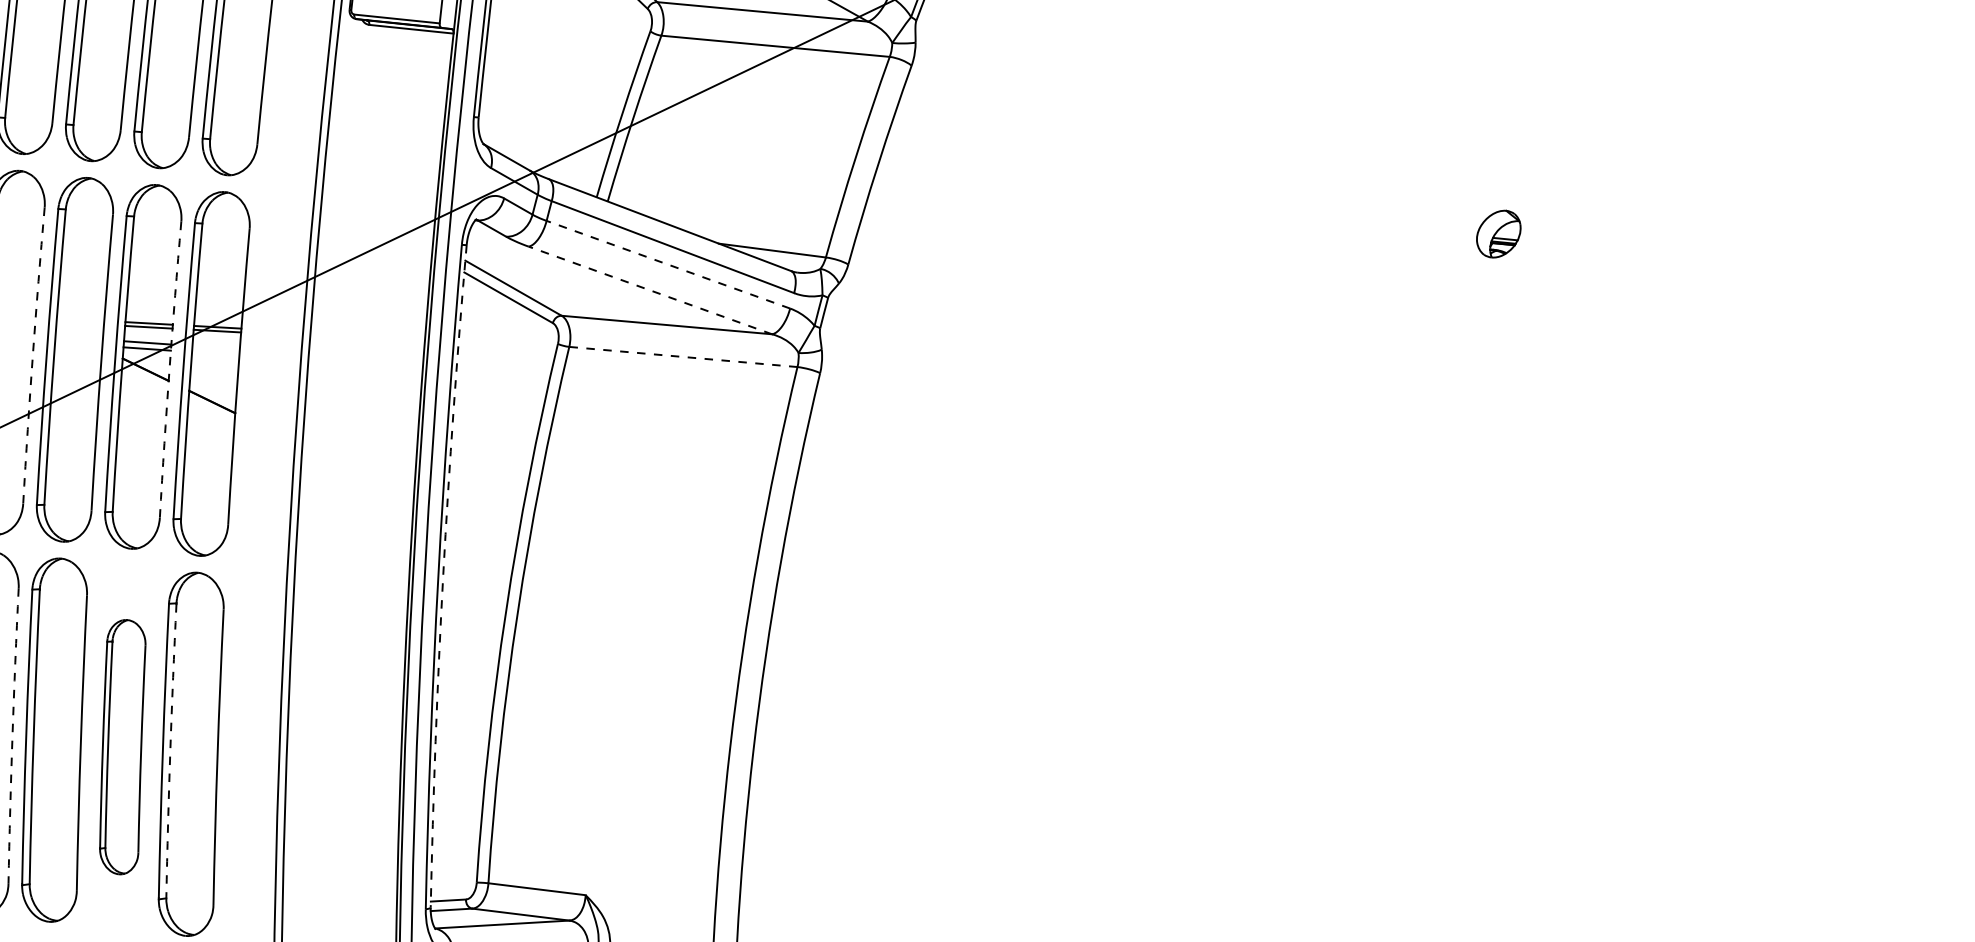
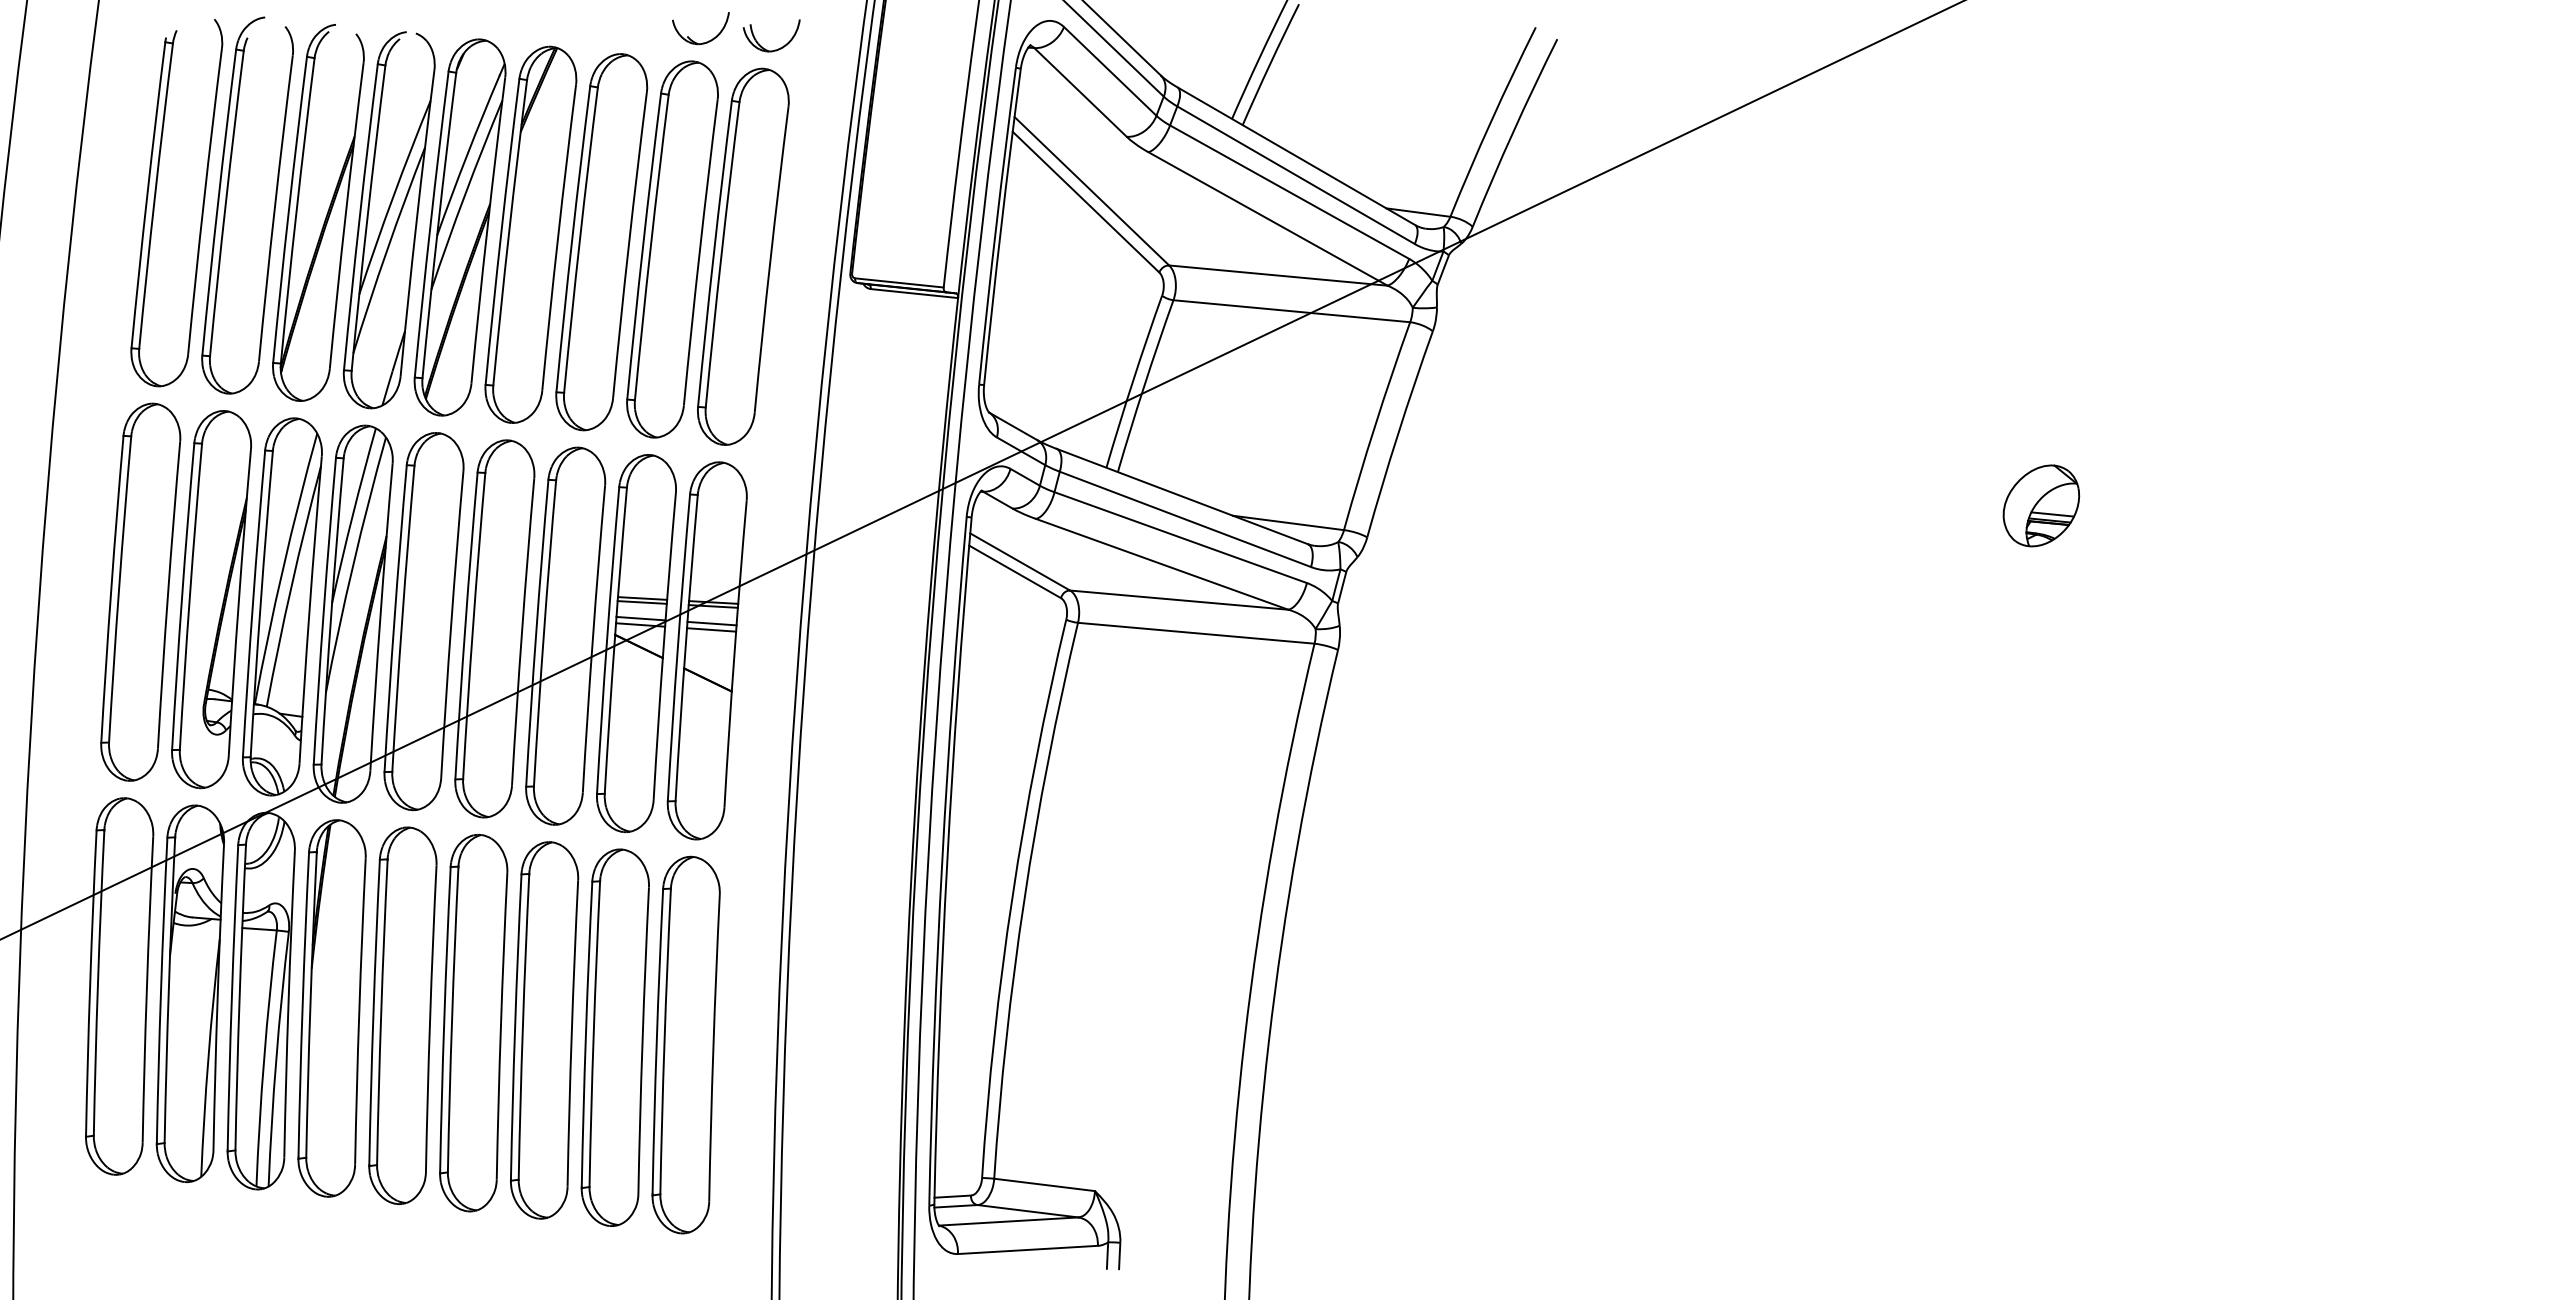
part: (1498, 233) -> (2041, 505), size x1.67
line: (668, 264) -> (1180, 537), dashed -> solid
line: (649, 290) -> (1161, 564), dashed -> solid
line: (215, 347) -> (711, 623), added
line: (215, 353) -> (711, 629), added
arc: (33, 355) -> (522, 631), dashed -> solid
line: (683, 357) -> (1196, 633), dashed -> solid
arc: (169, 369) -> (663, 646), dashed -> solid
arc: (443, 576) -> (947, 860), dashed -> solid
arc: (12, 736) -> (500, 1026), dashed -> solid
part: (122, 747) -> (614, 1037), size x1.43
arc: (170, 750) -> (664, 1041), dashed -> solid

